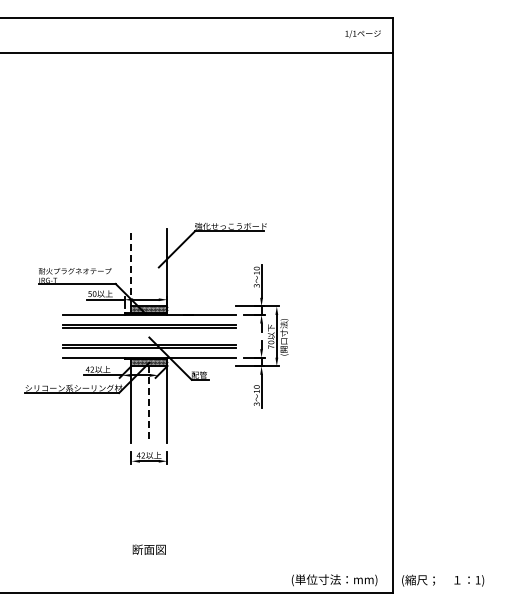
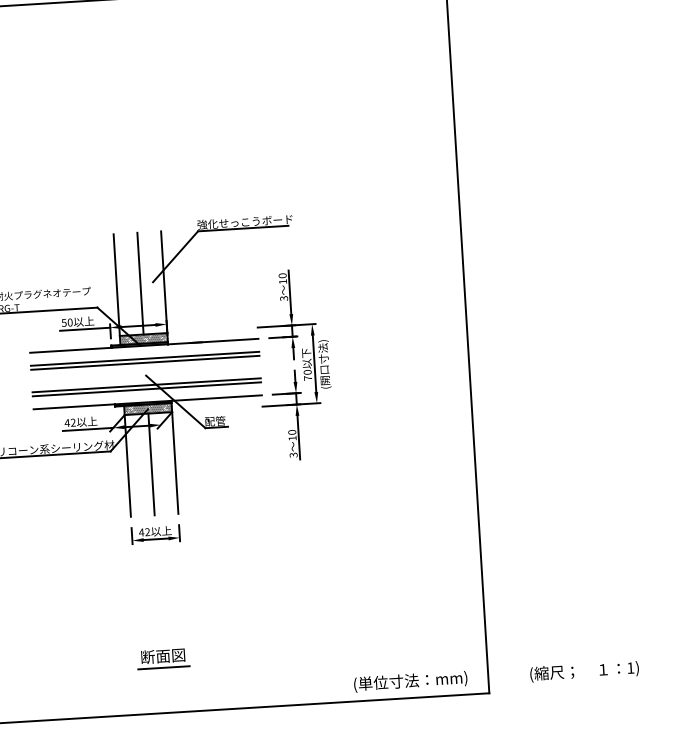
line: (131, 267) -> (116, 284), dashed -> solid
line: (149, 267) -> (140, 283), added
line: (149, 405) -> (151, 465), dashed -> solid
line: (148, 558) -> (162, 667), added
text: (443, 580) -> (585, 671), moved

